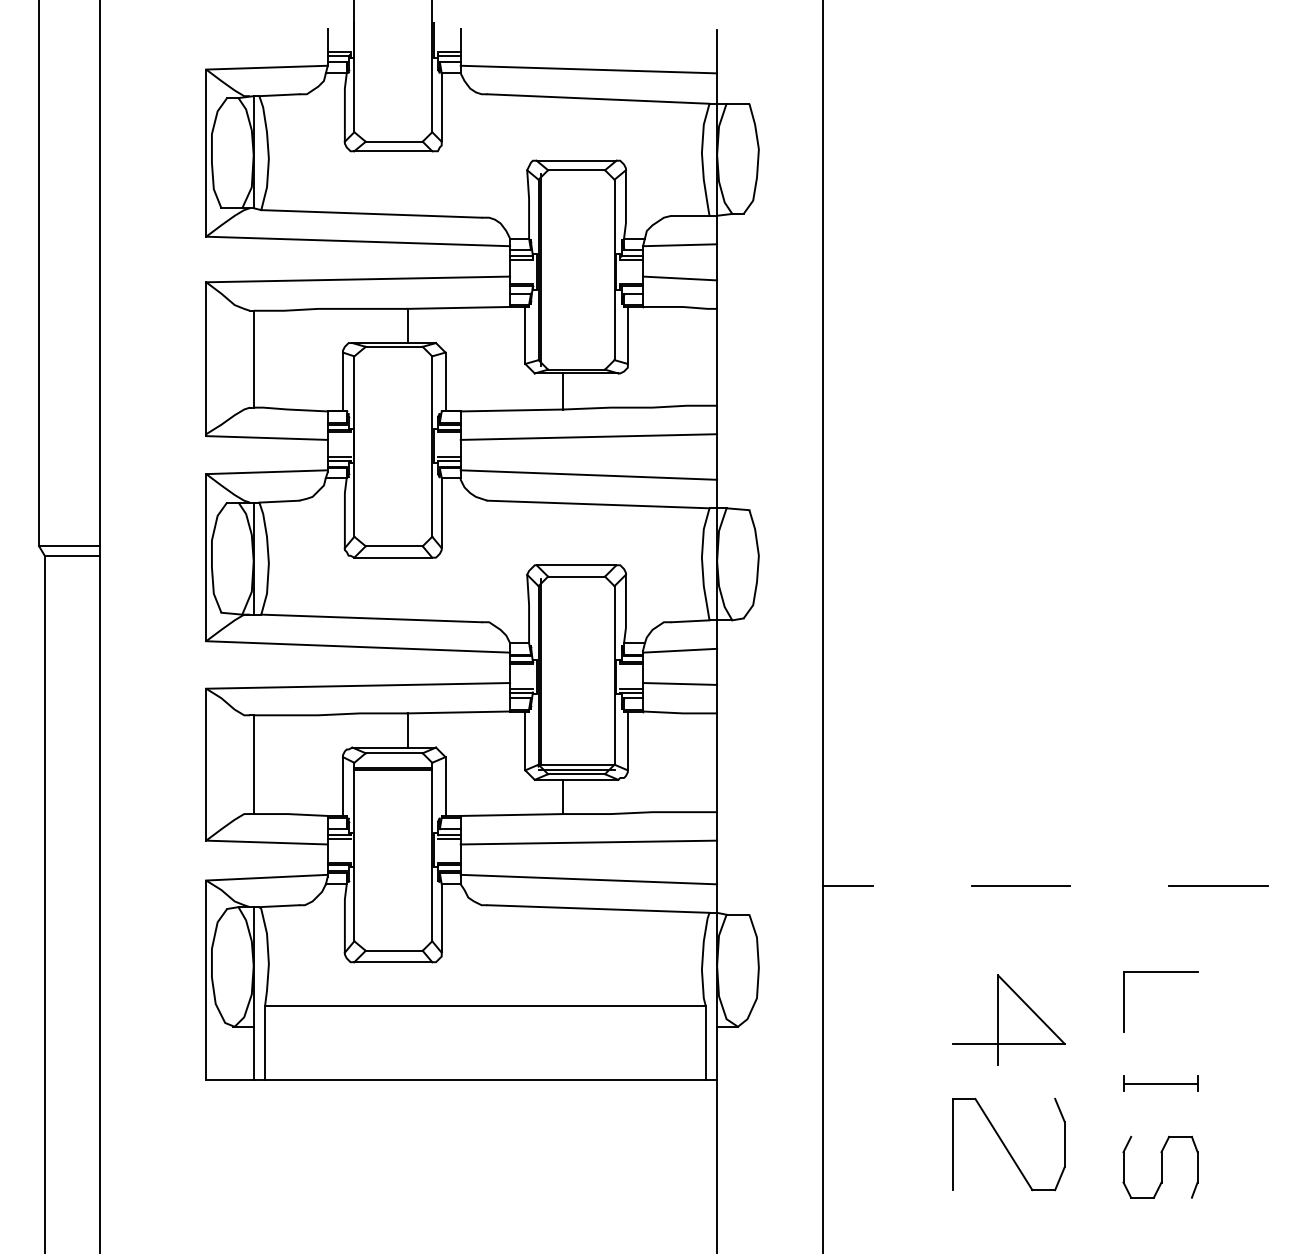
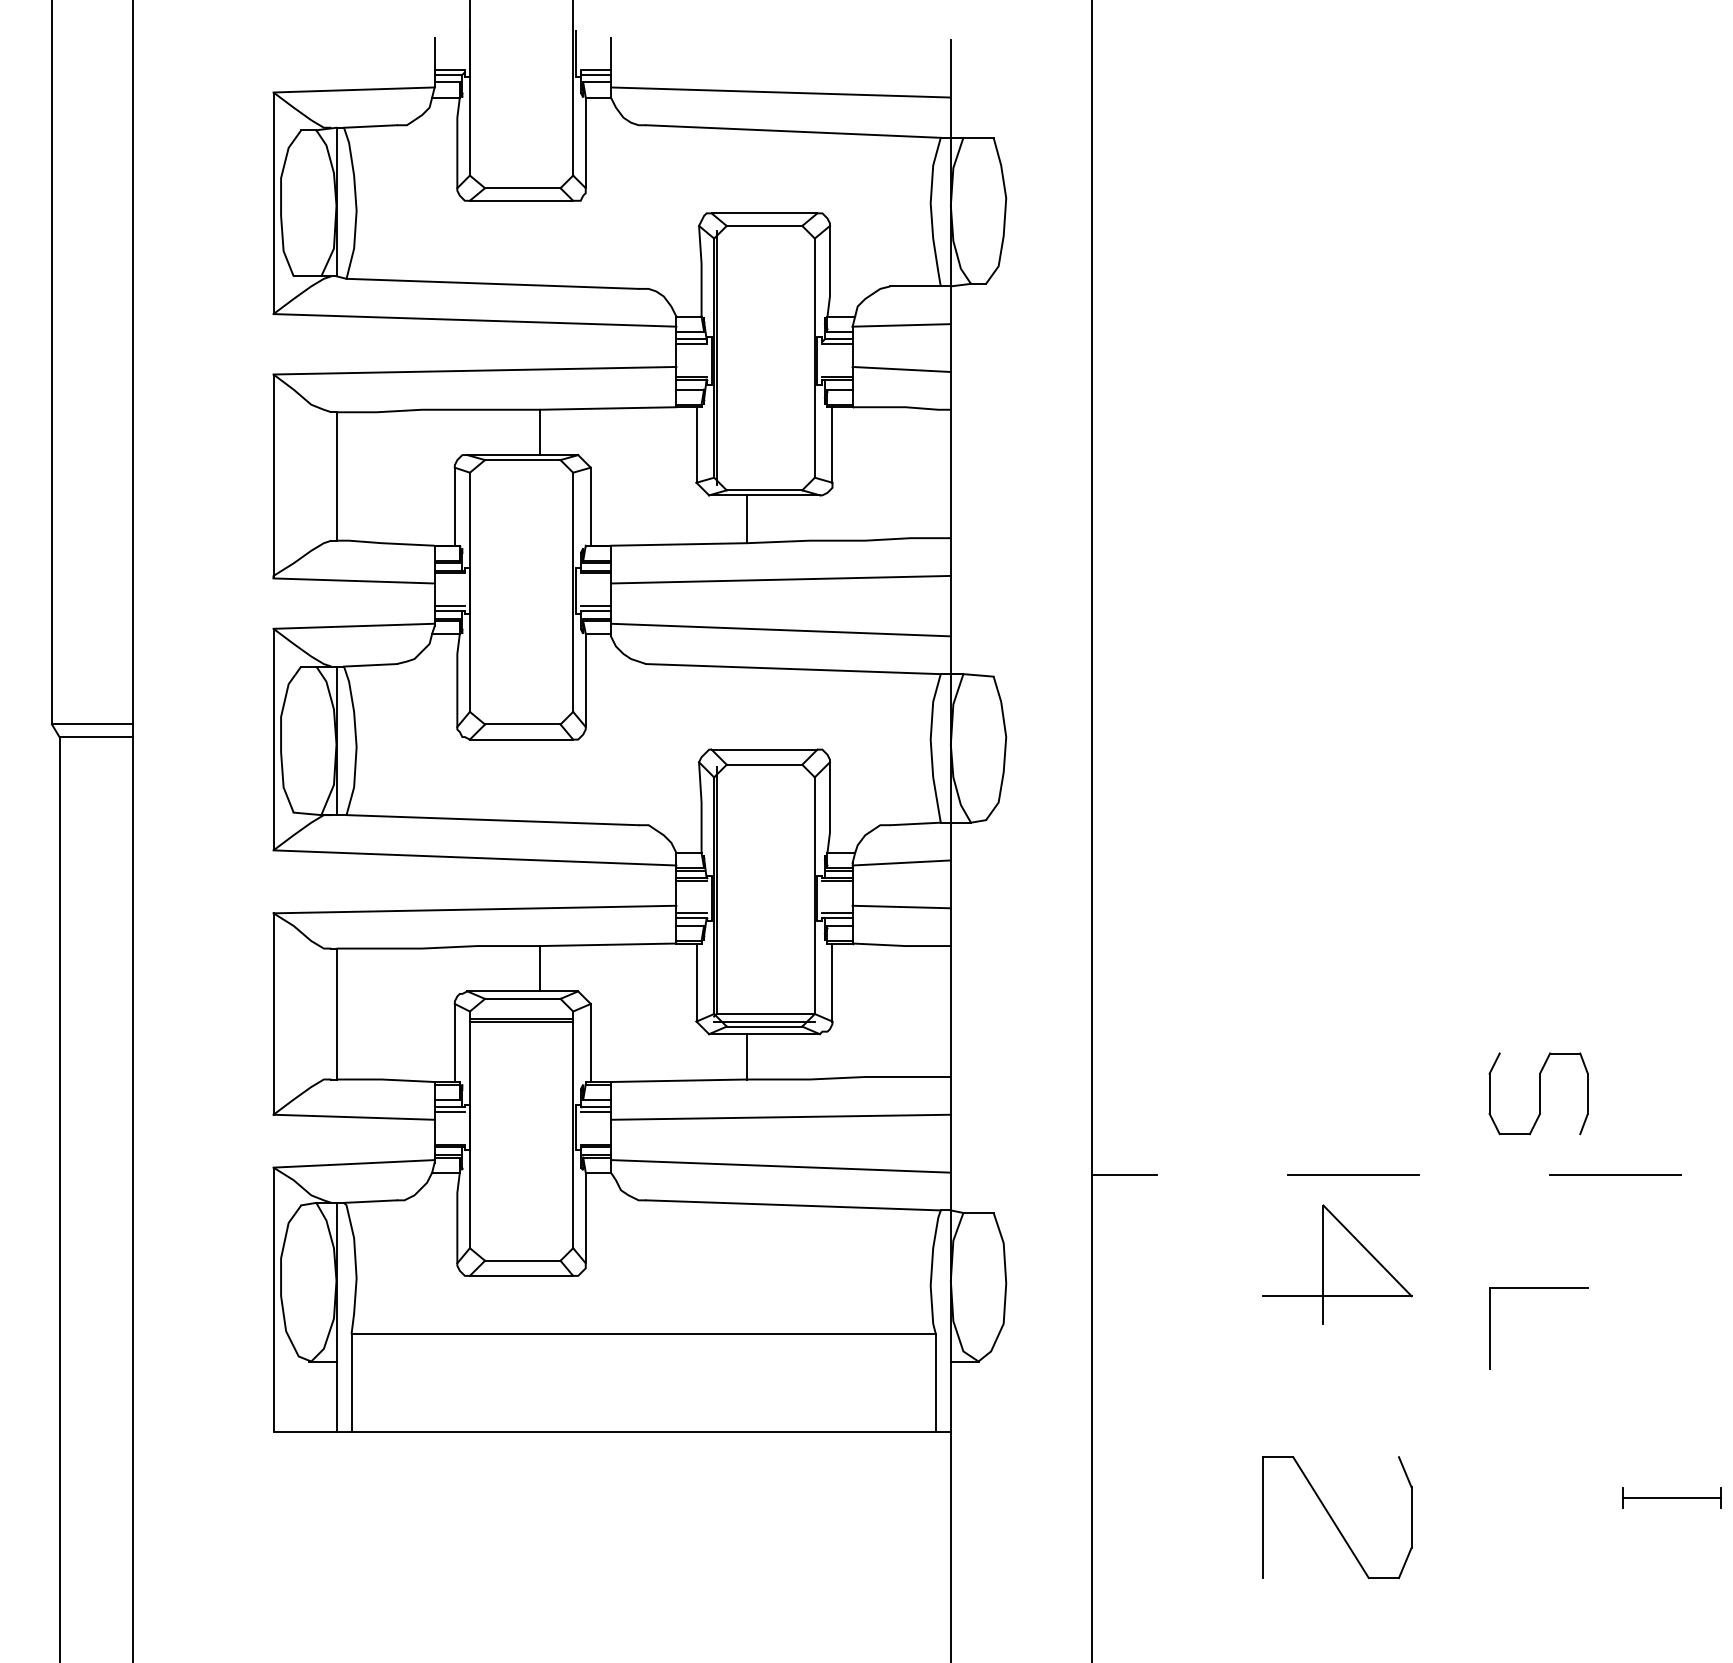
part: (1008, 1019) -> (1337, 1264), moved
part: (1160, 1083) -> (1671, 1497), moved
part: (1160, 1167) -> (1538, 1093), moved

